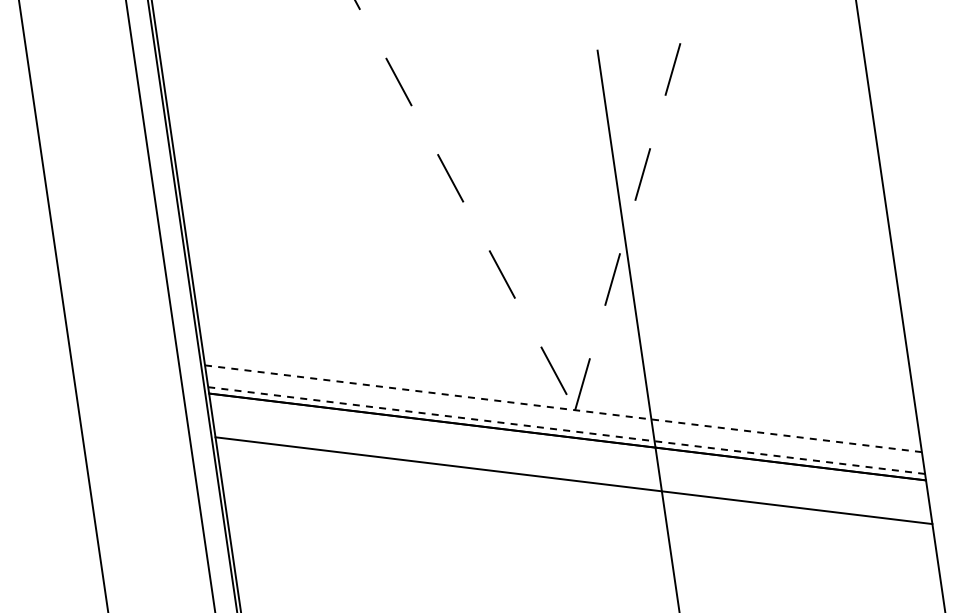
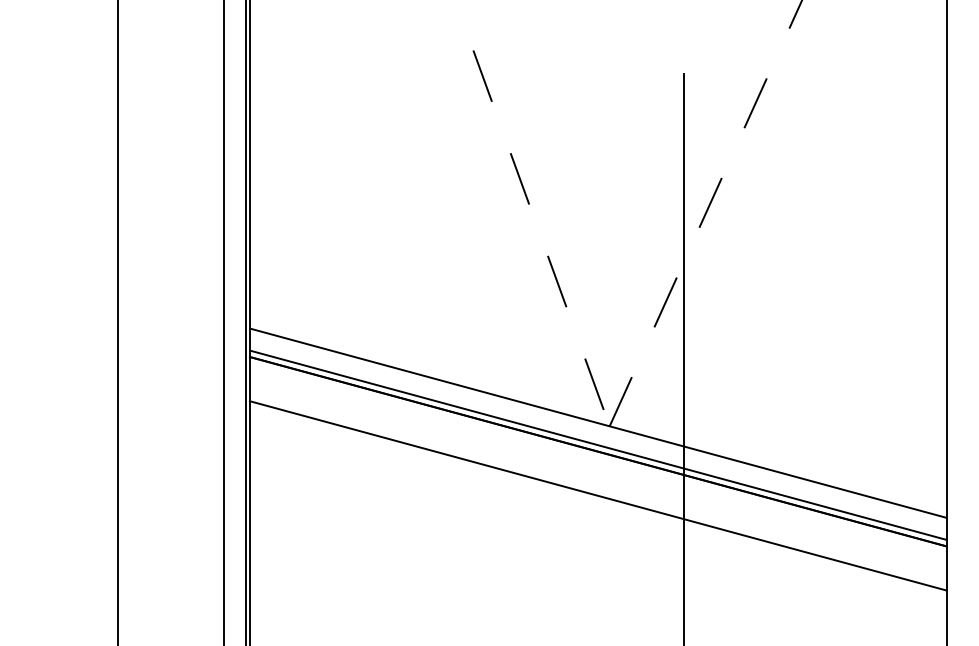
line: (562, 409) -> (597, 423), dashed -> solid
line: (565, 430) -> (597, 445), dashed -> solid

